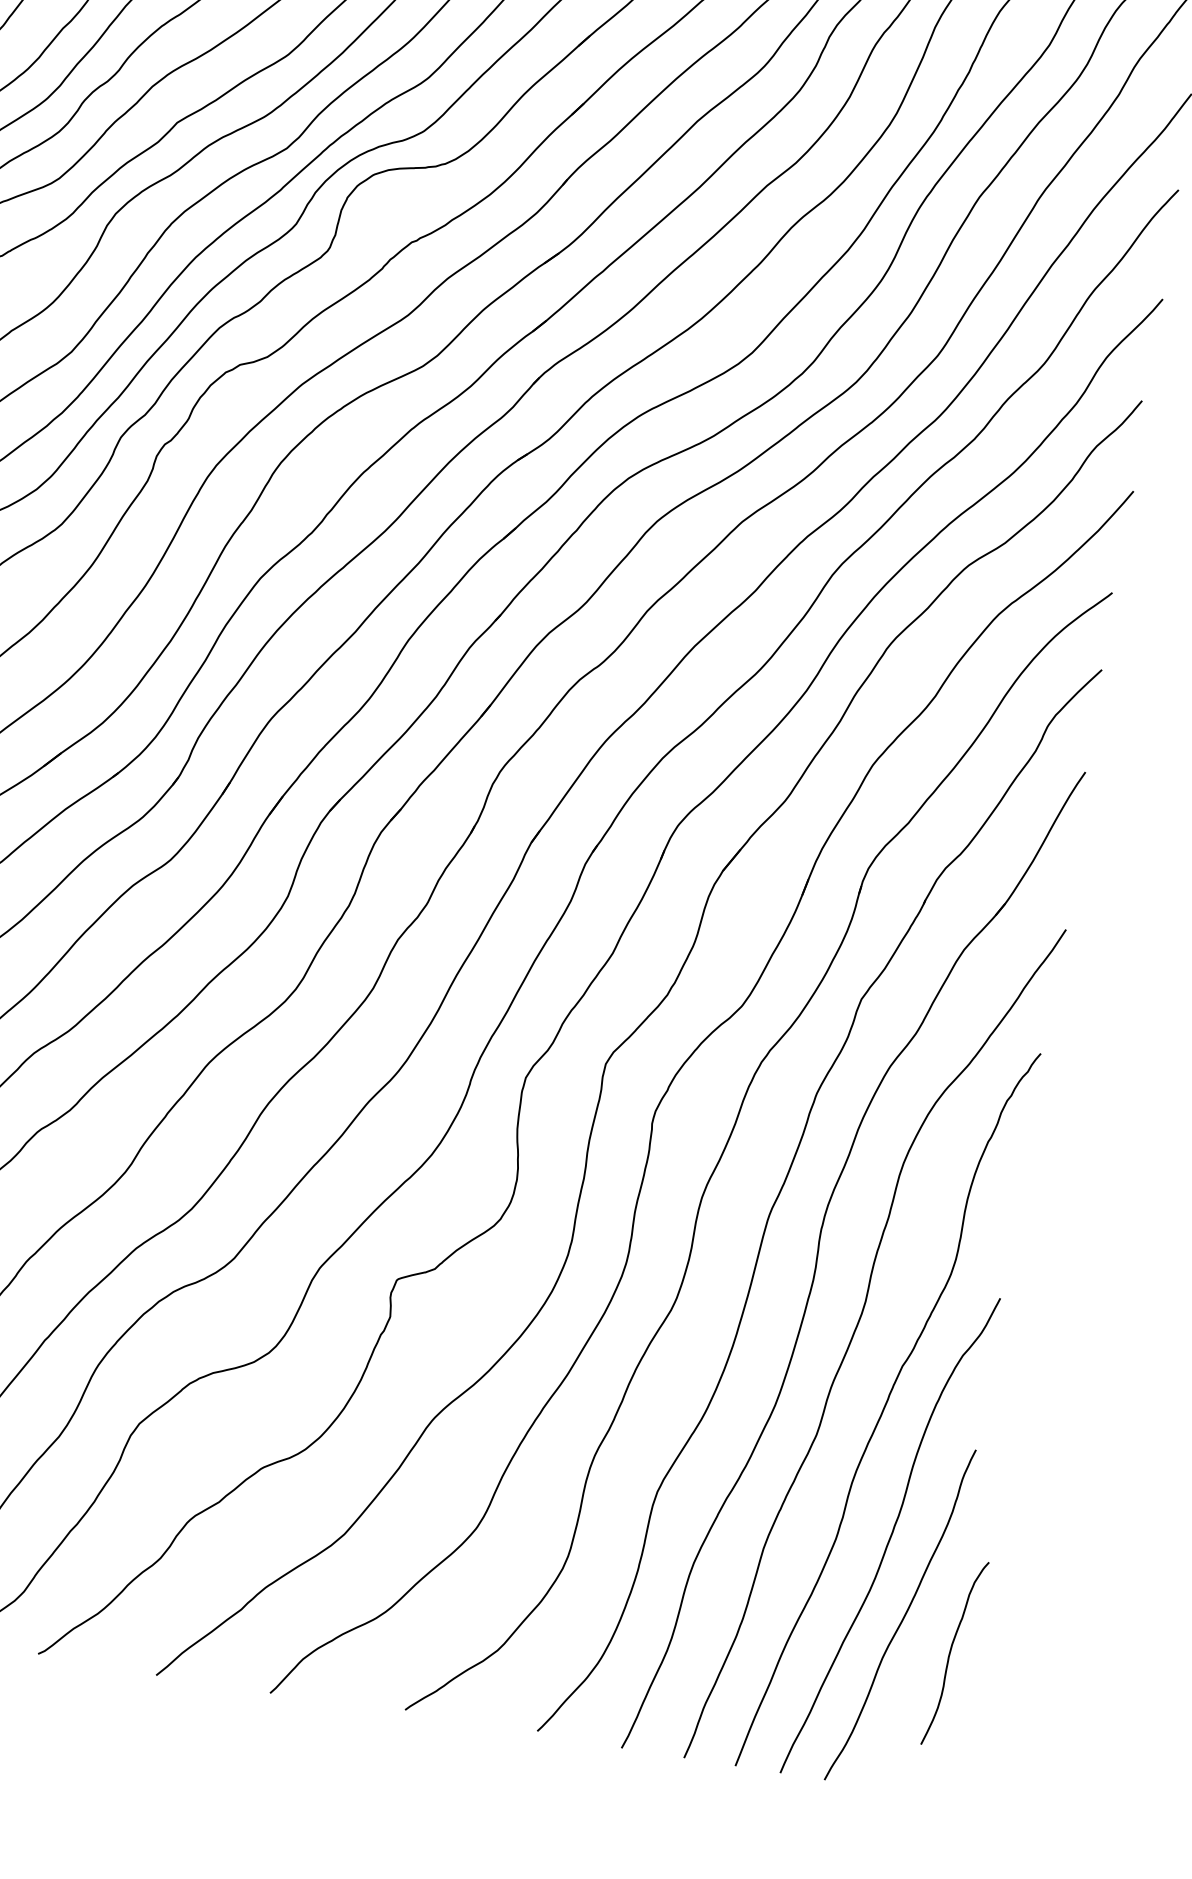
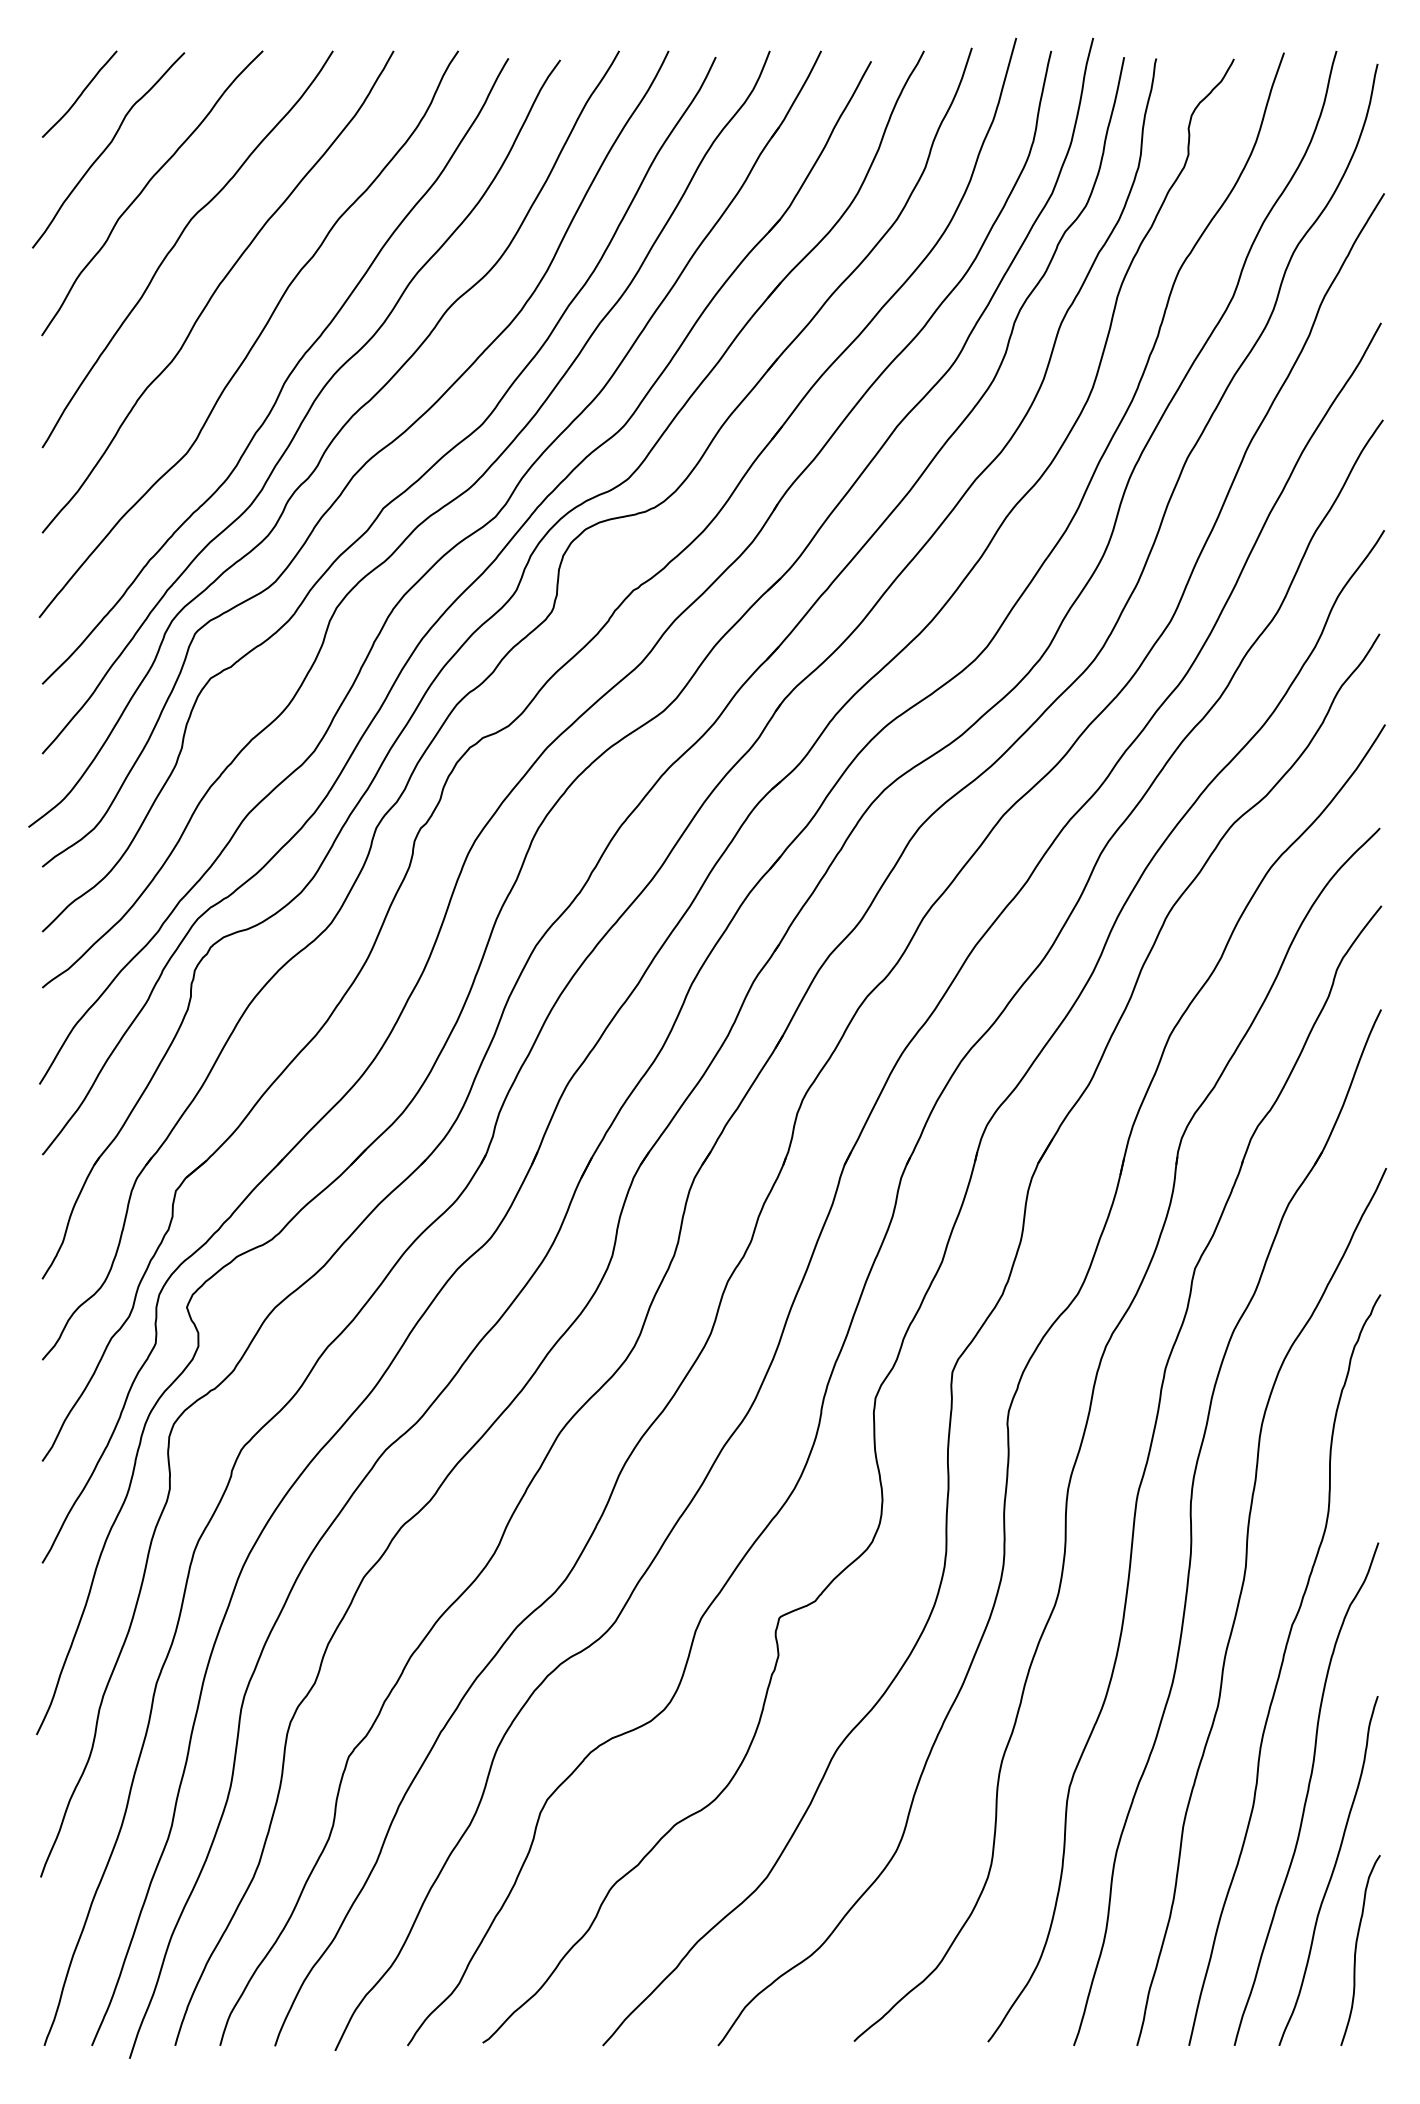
curve: (950, 1652) -> (1356, 1950), moved

